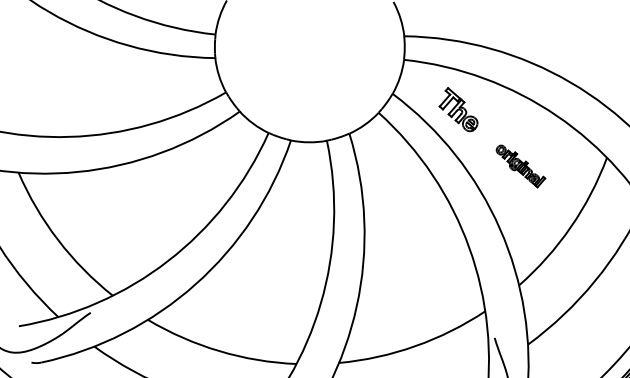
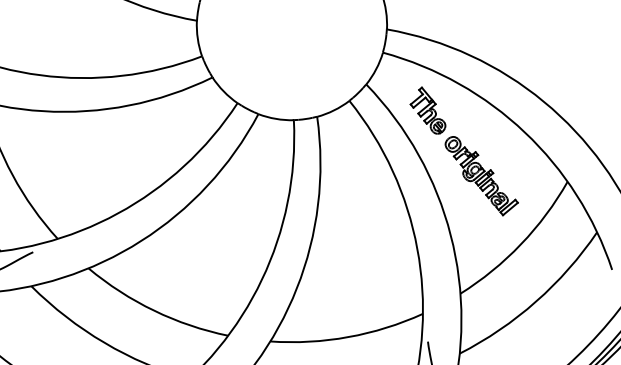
part: (520, 166) -> (480, 176), size x1.67

